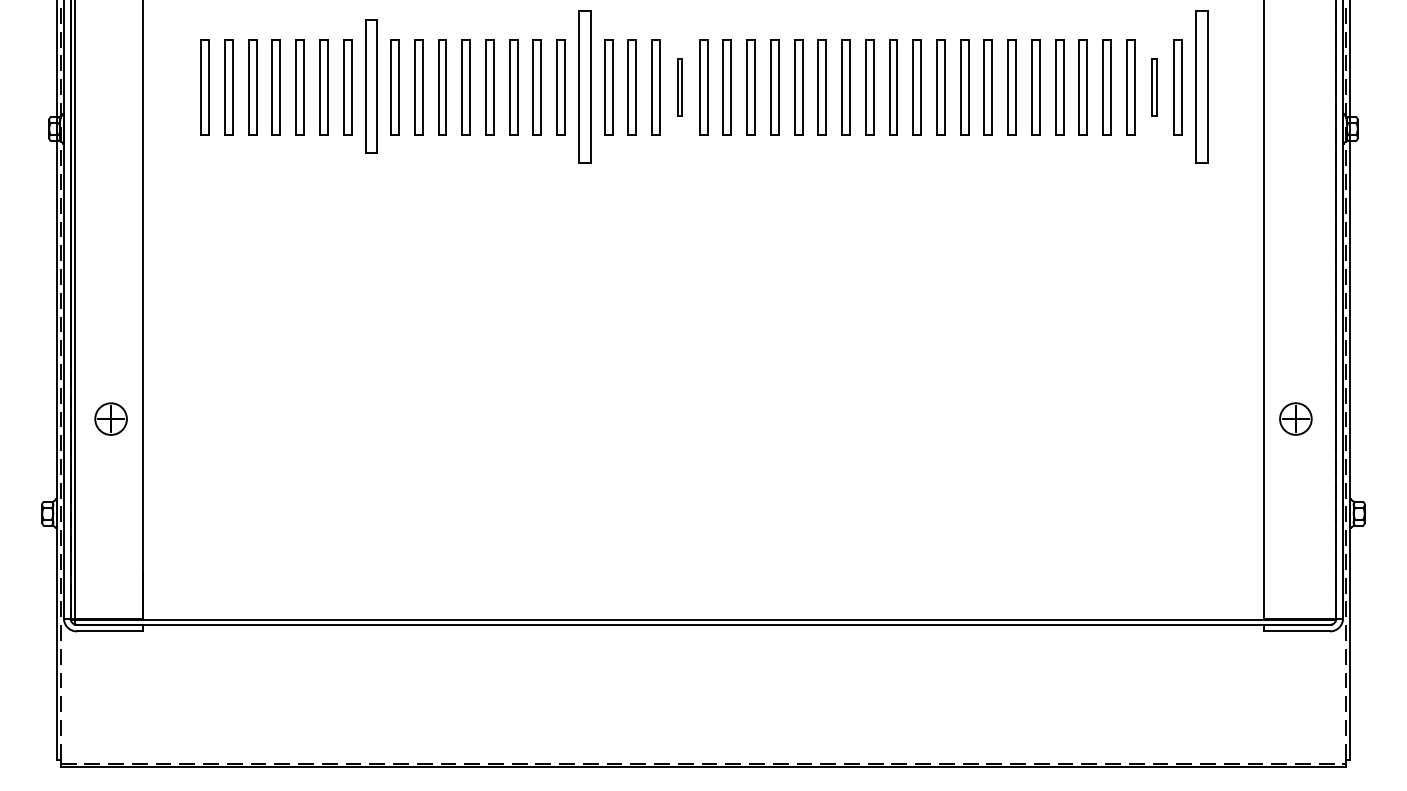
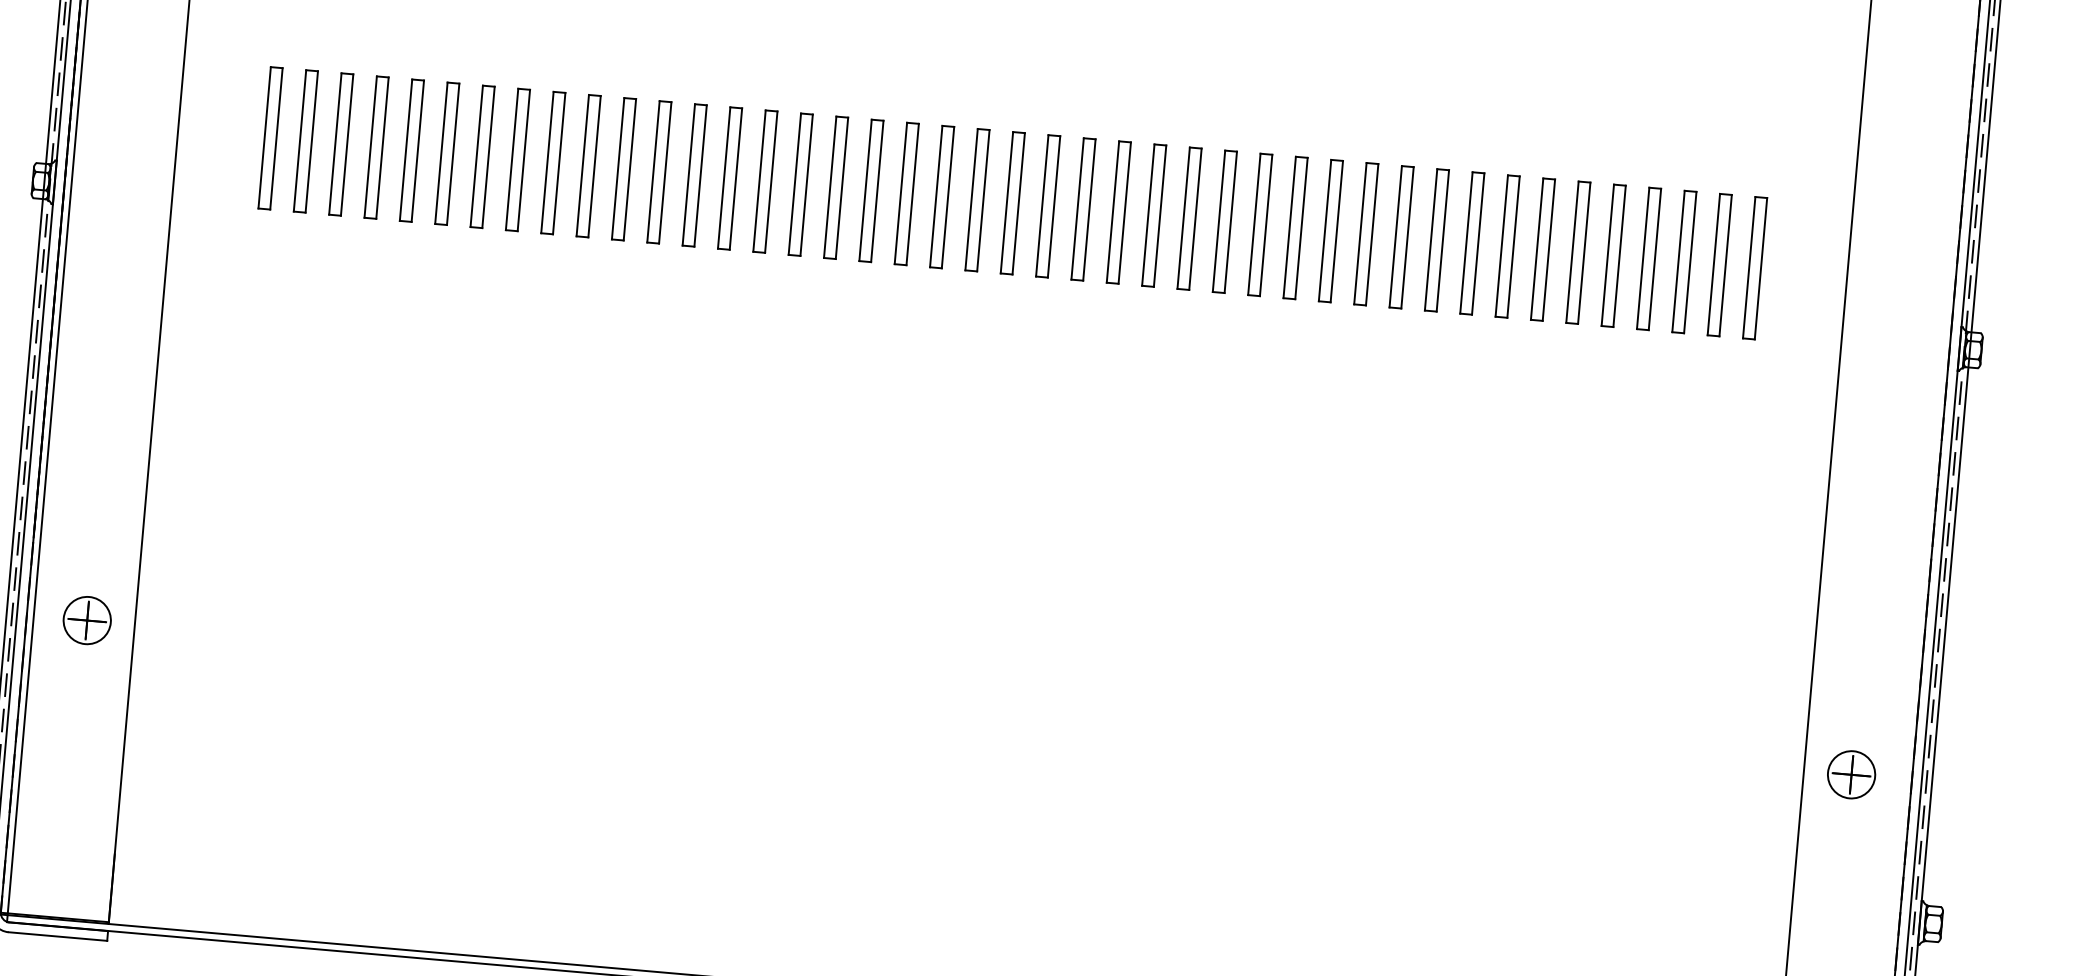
part: (370, 87) -> (516, 160), size x0.71
part: (584, 87) -> (835, 188), size x0.62
part: (679, 87) -> (976, 200), size x1.67
part: (1154, 87) -> (1684, 262), size x1.67
part: (1201, 87) -> (1754, 268), size x0.62

